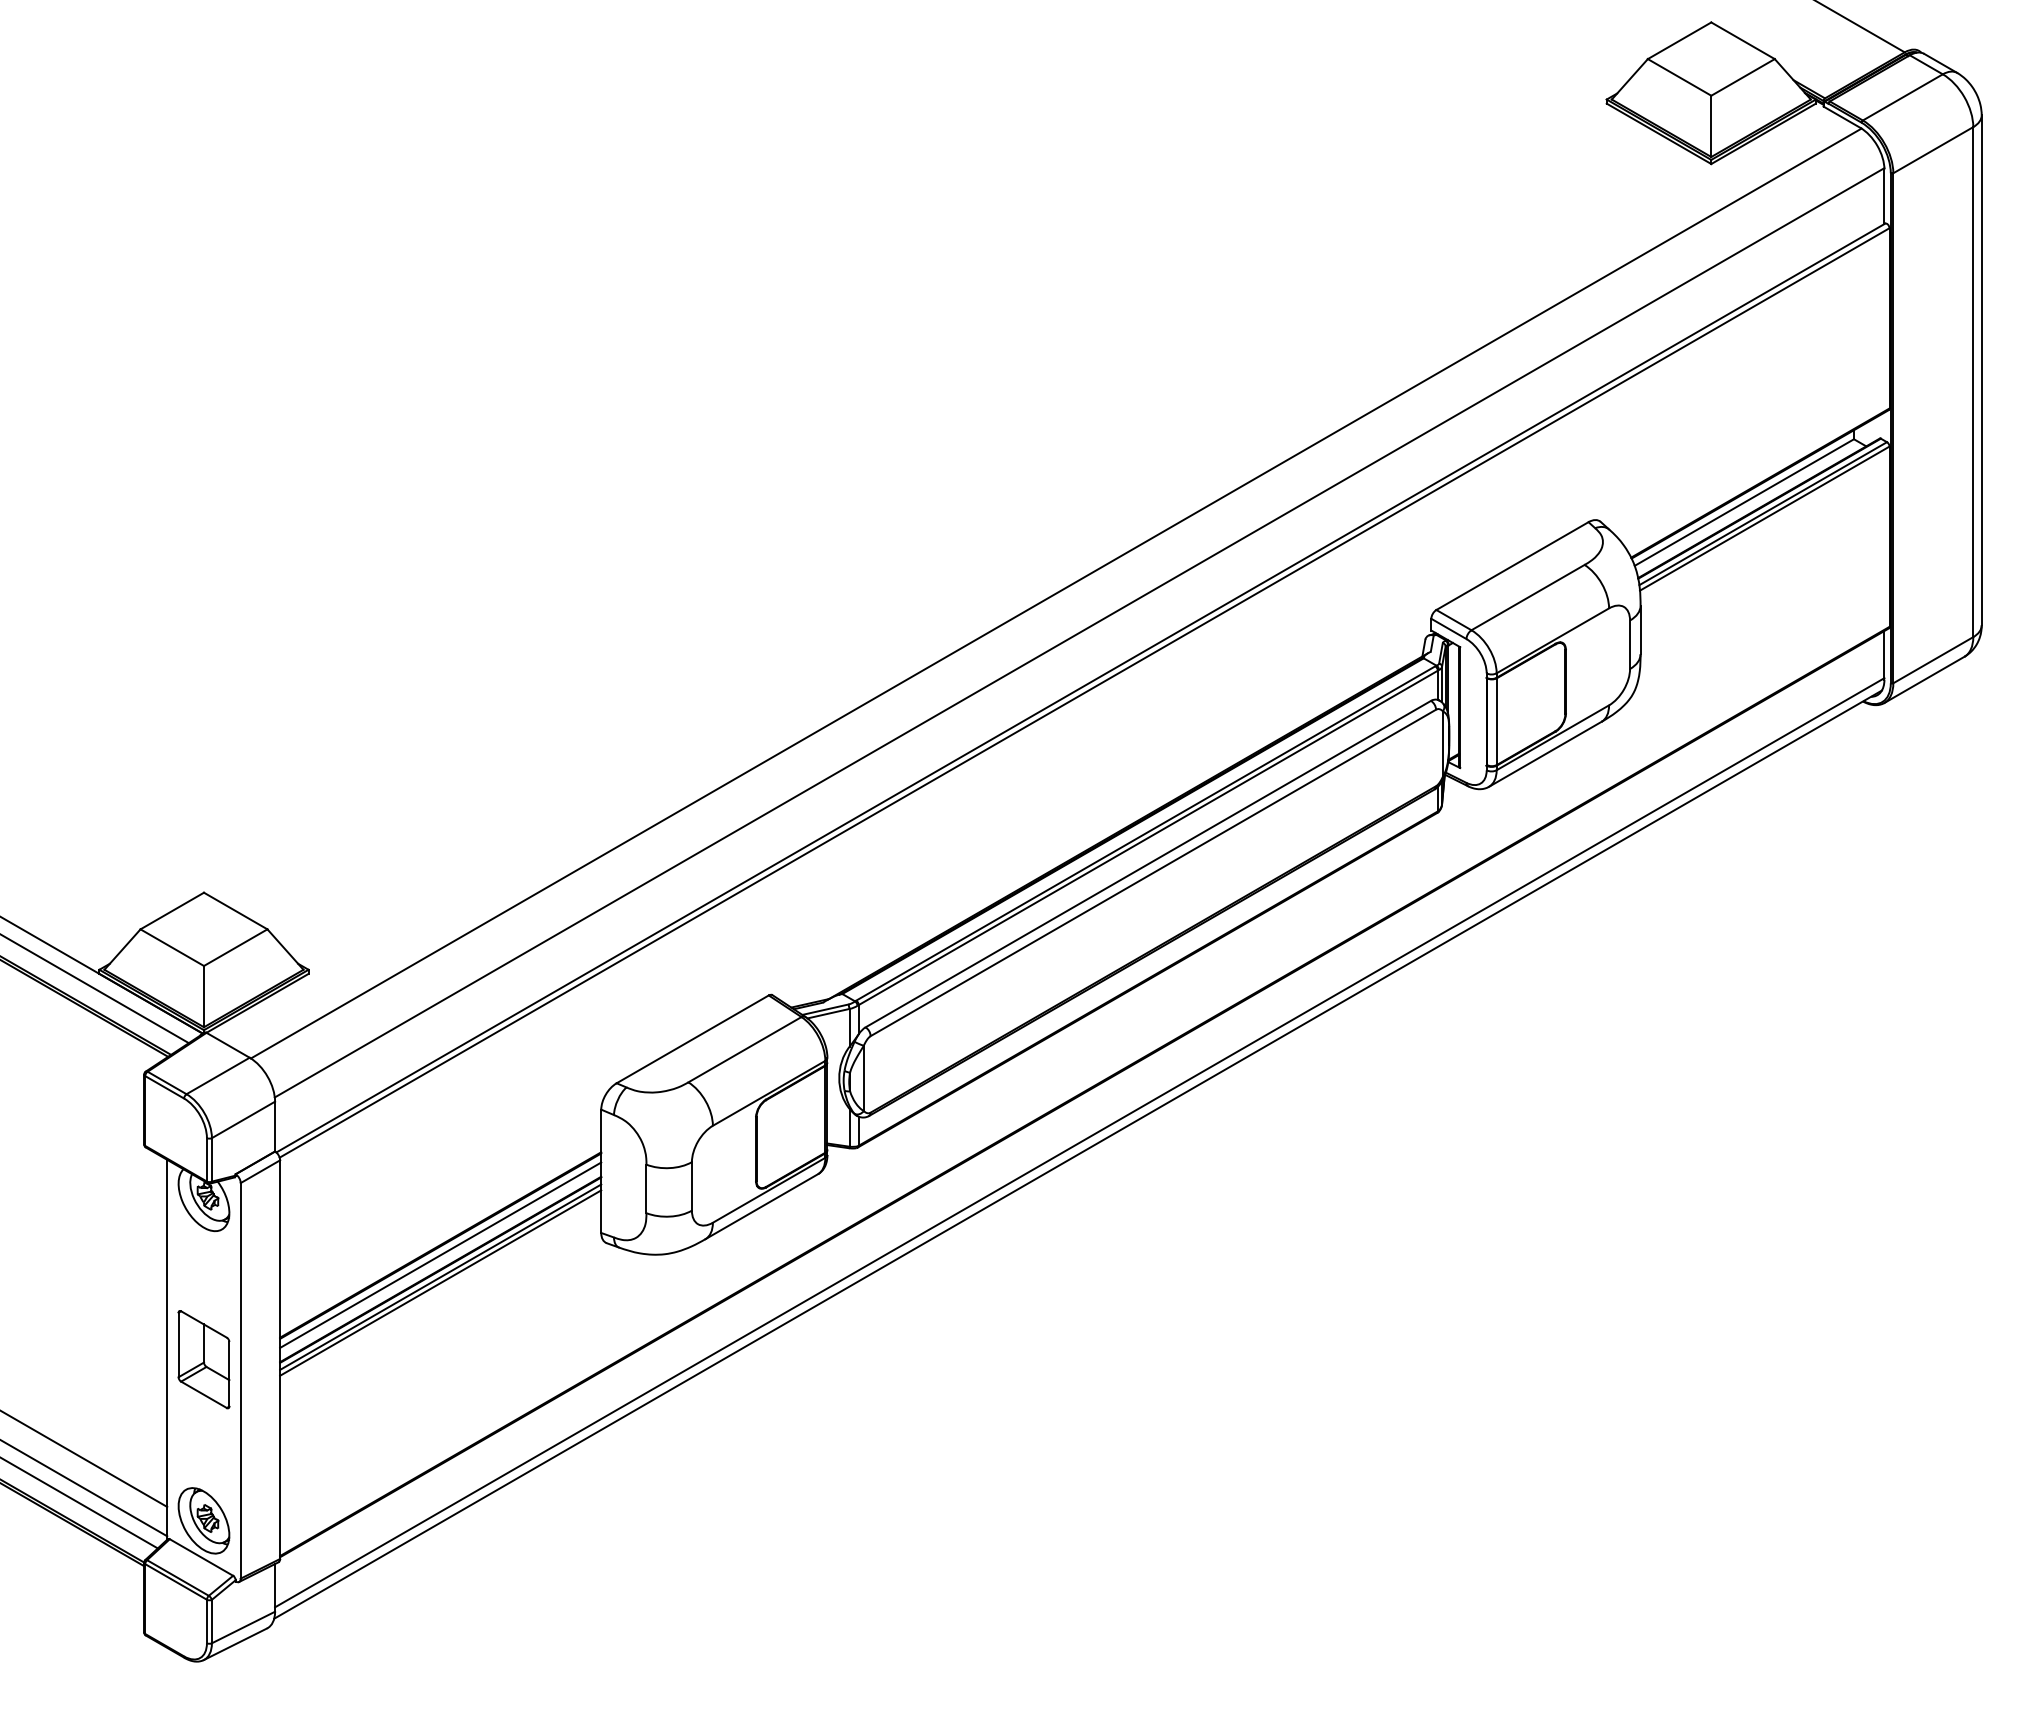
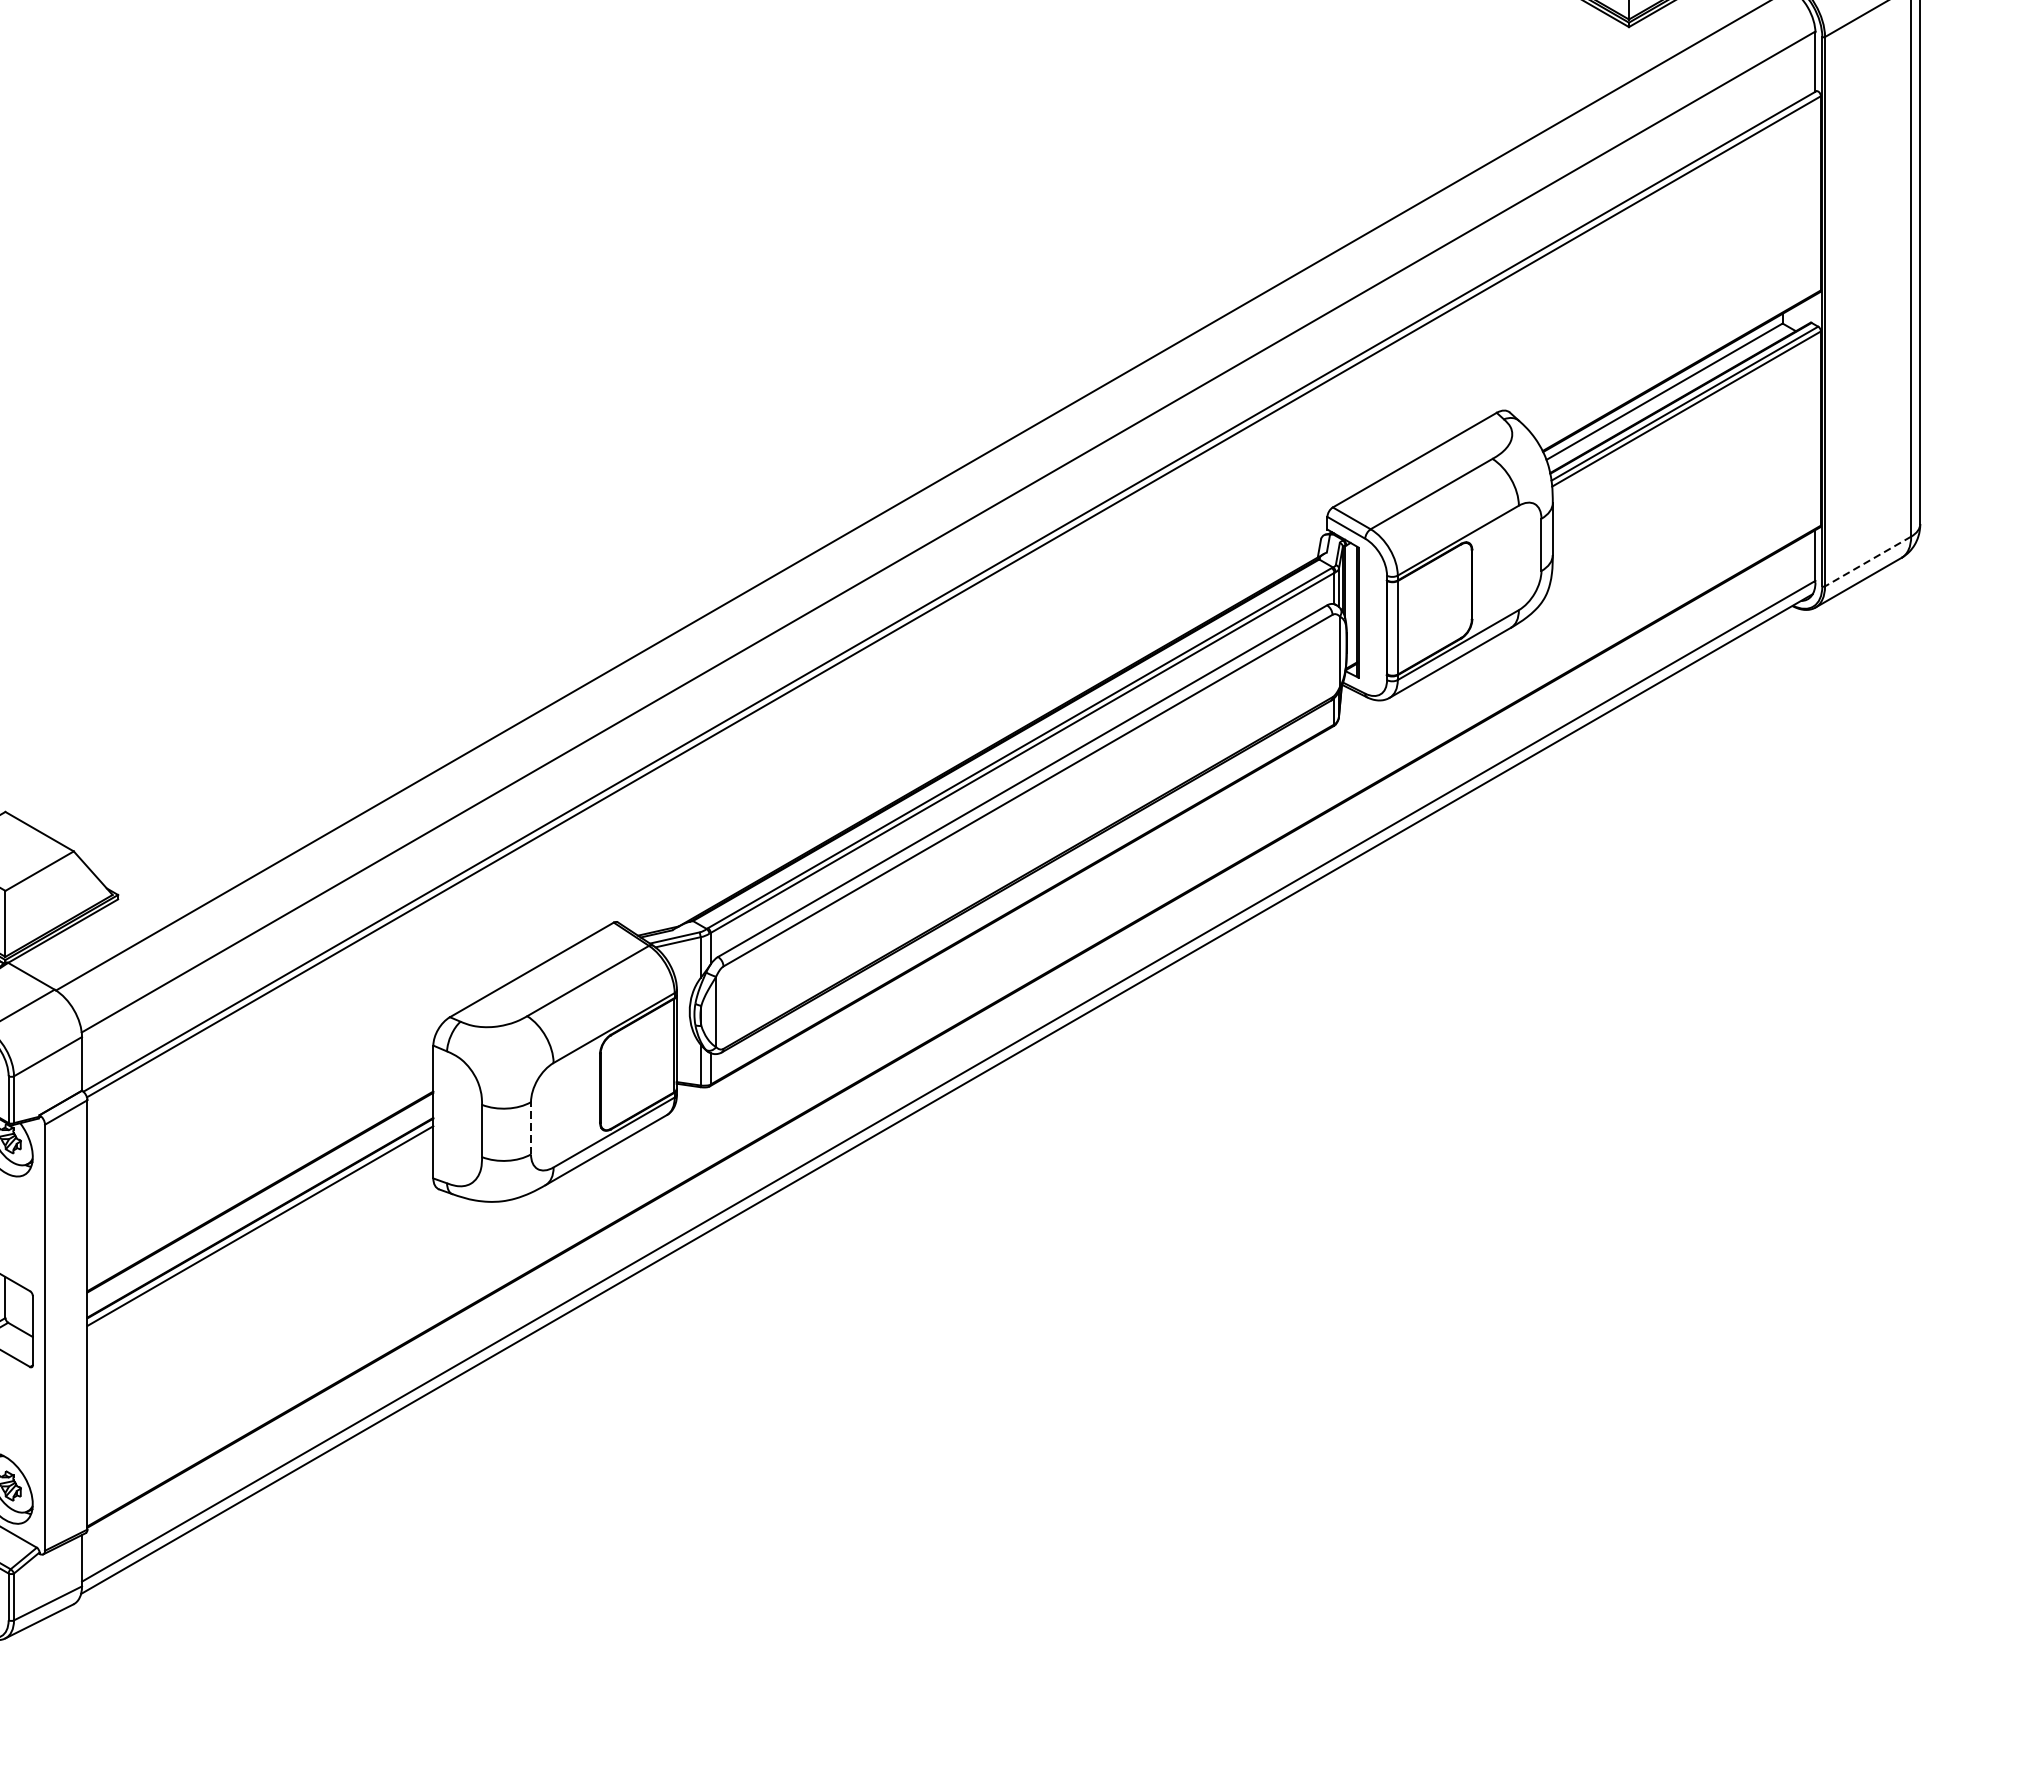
line: (1932, 660) -> (1867, 561), solid -> dashed
line: (691, 1185) -> (530, 1127), solid -> dashed
line: (440, 1254) -> (260, 1201), removed
line: (440, 1282) -> (260, 1231), removed

